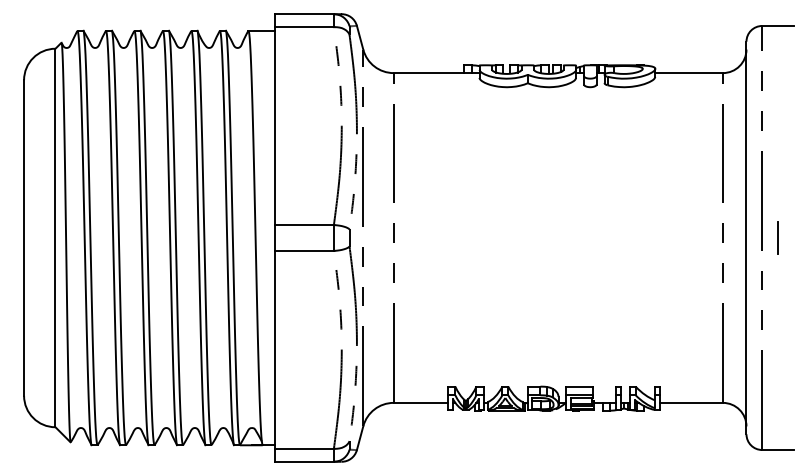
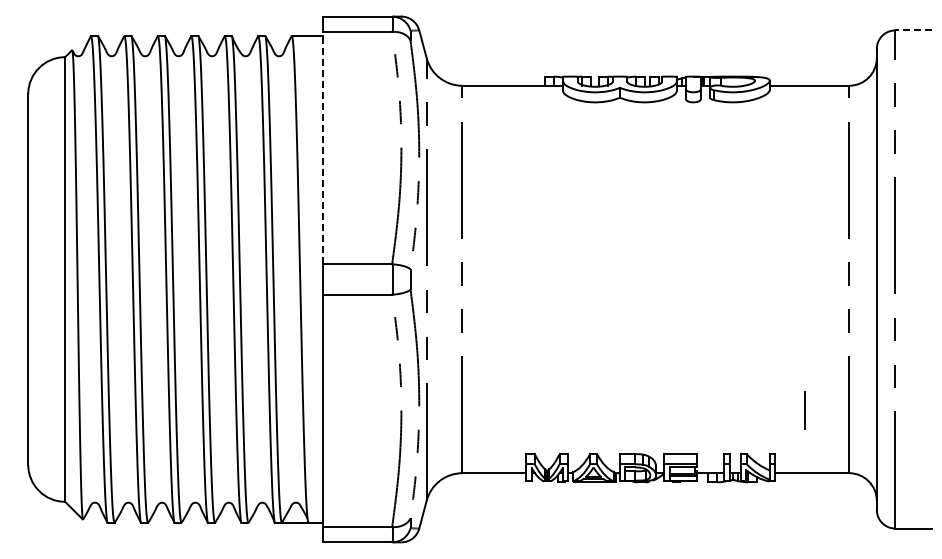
line: (777, 26) -> (913, 30), solid -> dashed
line: (275, 125) -> (323, 147), solid -> dashed
line: (777, 238) -> (804, 410), moved

